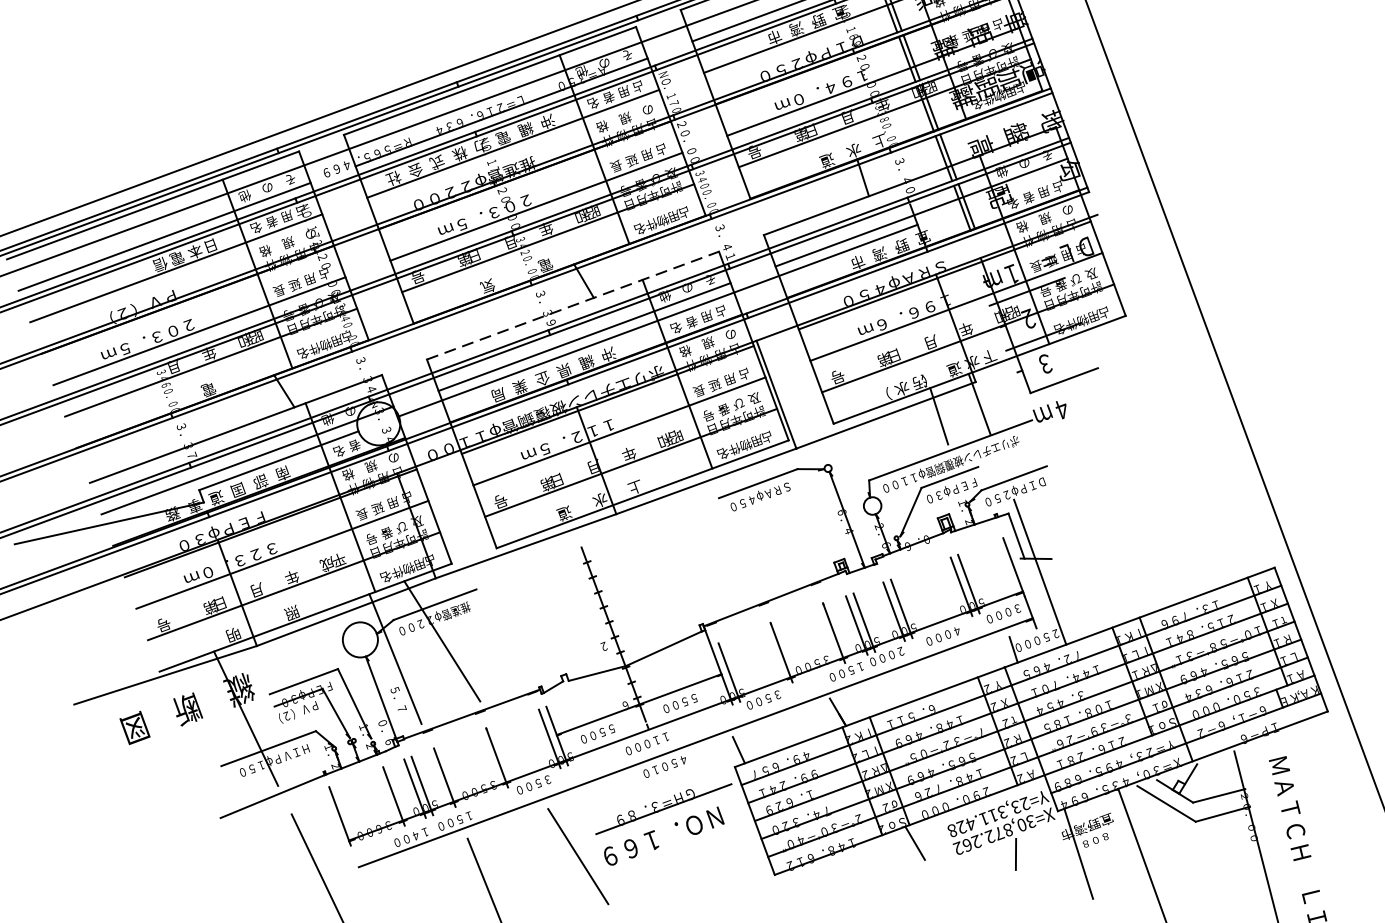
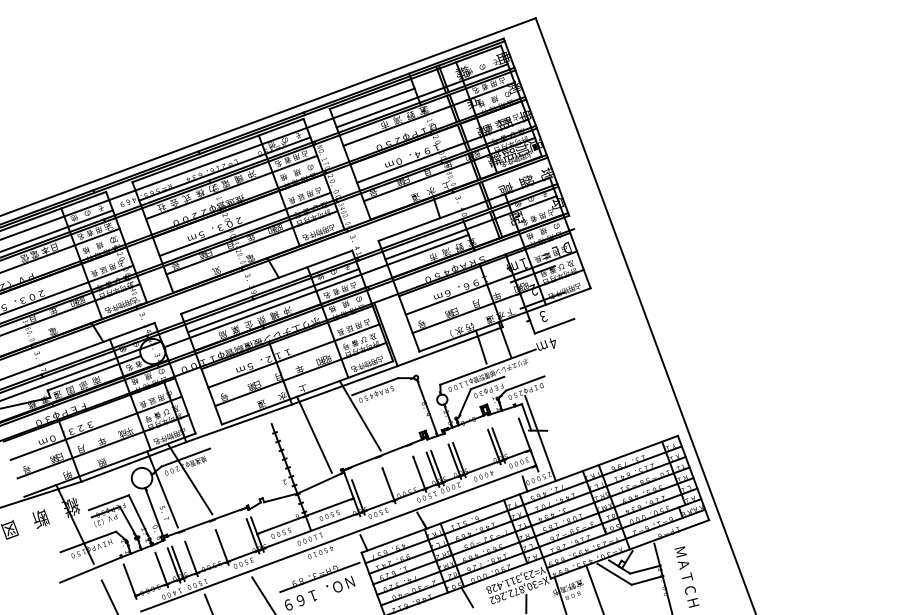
line: (574, 305) -> (267, 282), dashed -> solid
line: (731, 532) -> (359, 415), added
line: (654, 565) -> (314, 434), added

